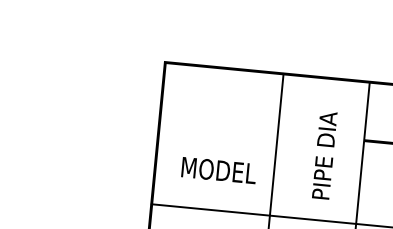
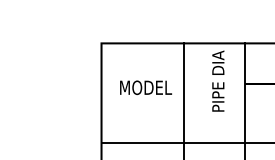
text: (325, 154) -> (218, 80), moved
text: (218, 170) -> (145, 87), moved

